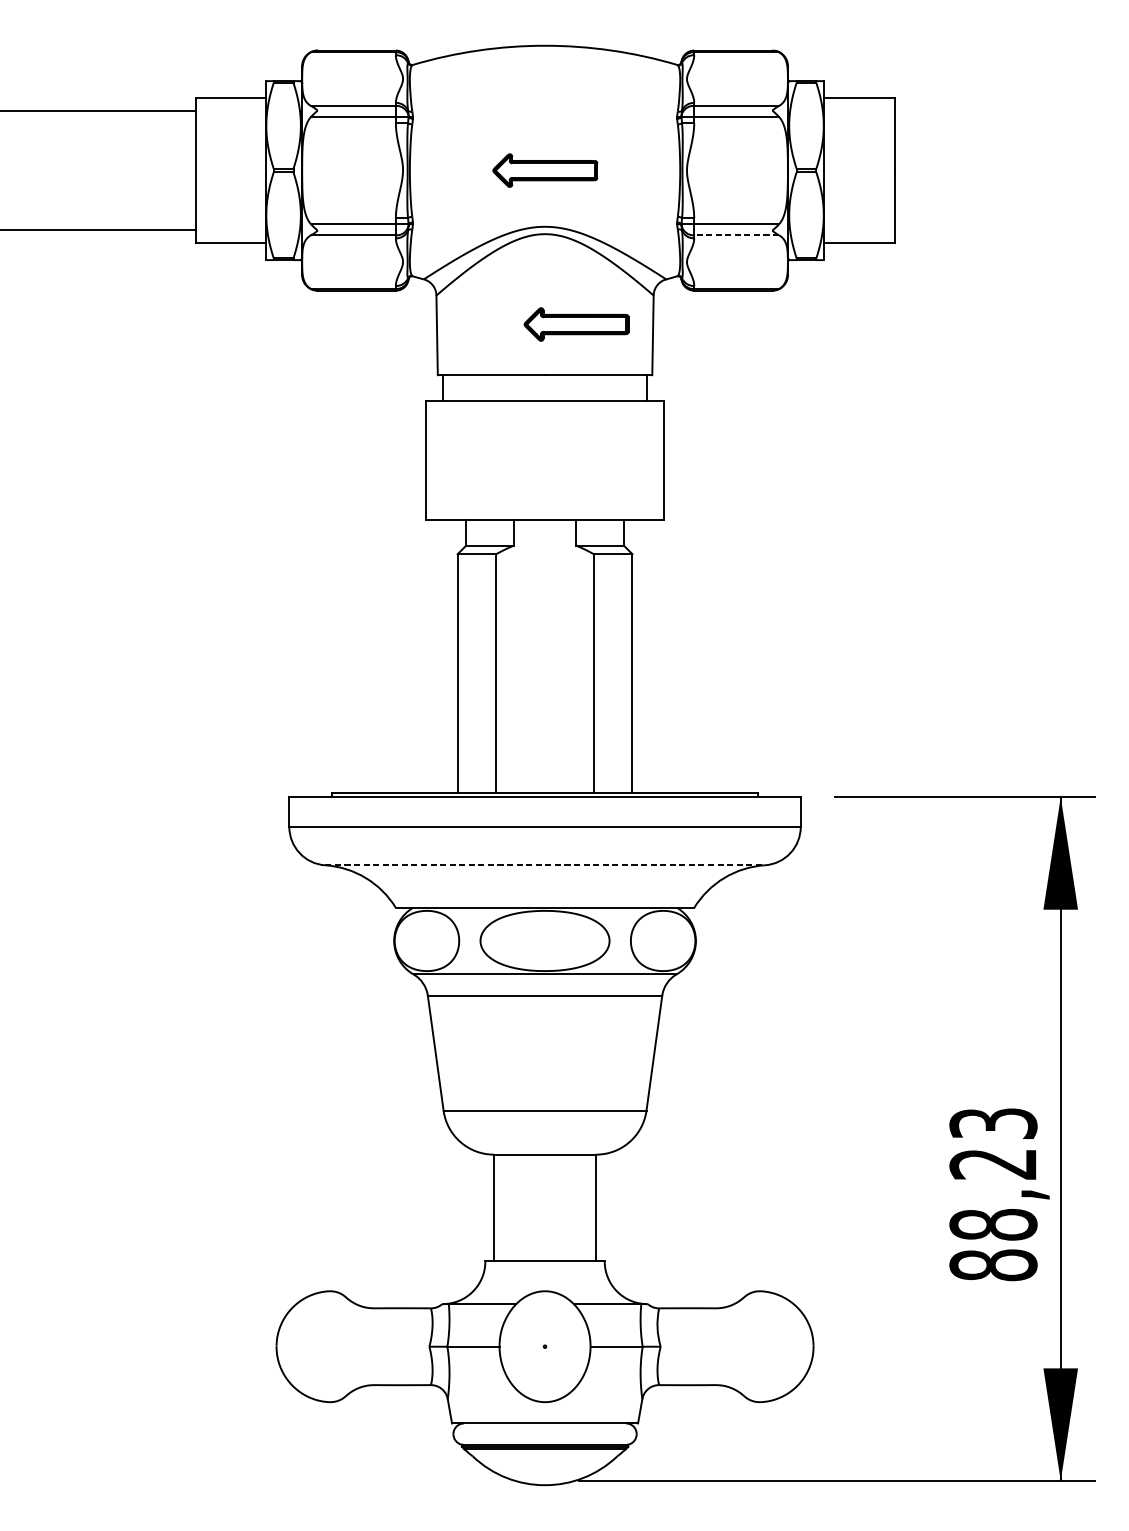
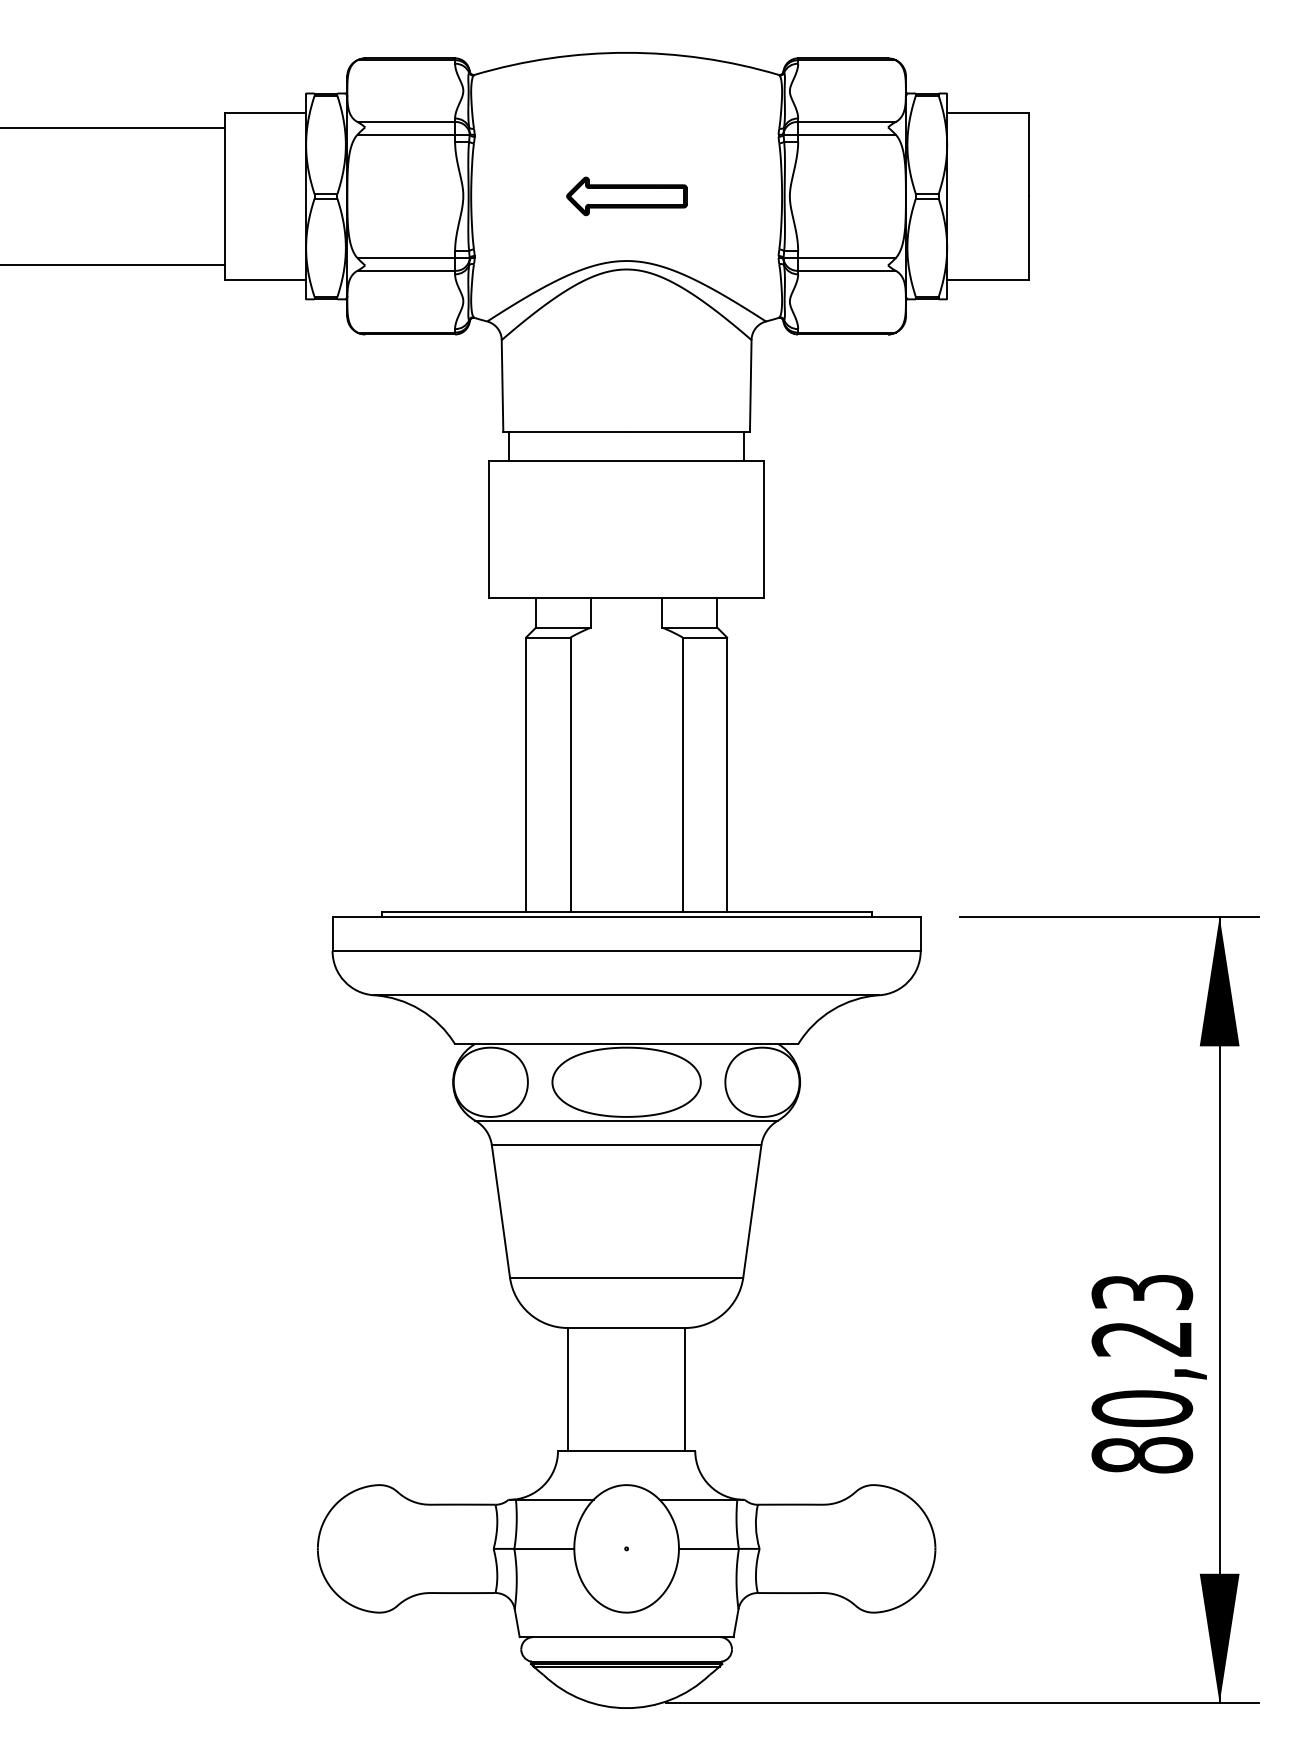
line: (736, 235) -> (846, 270), dashed -> solid
part: (576, 324) -> (662, 373), removed
line: (544, 865) -> (626, 995), dashed -> solid
text: (993, 1224) -> (1142, 1408), 88,23 -> 80,23

